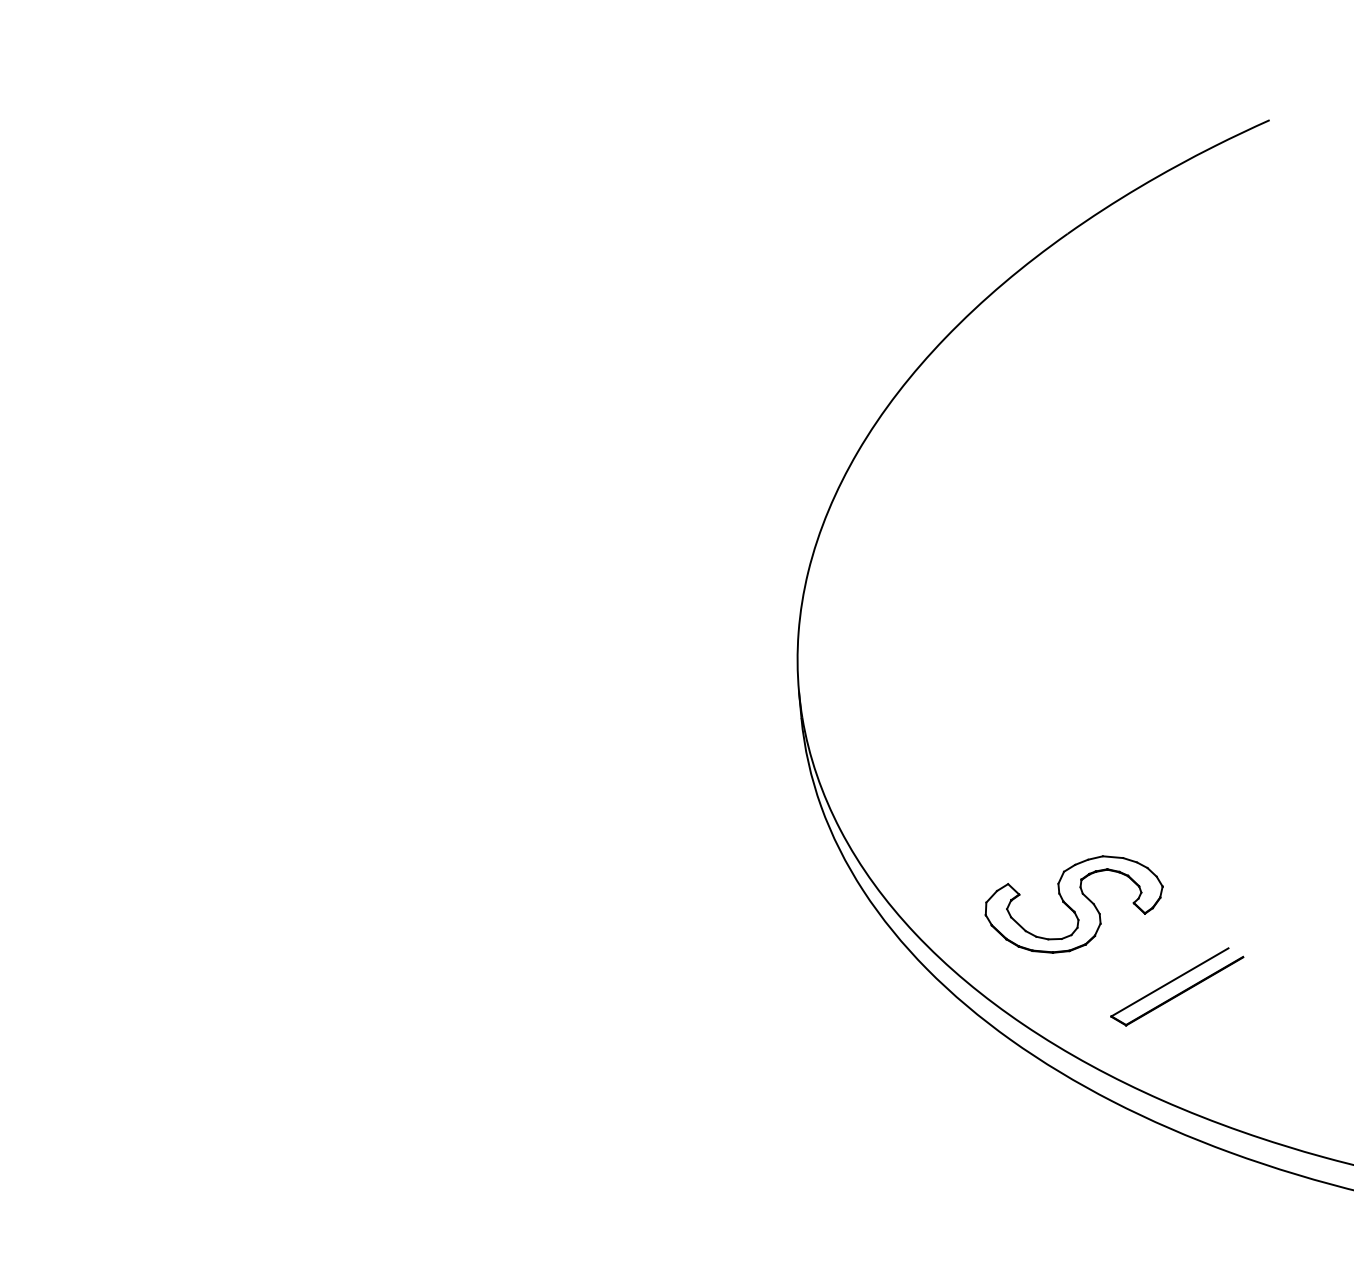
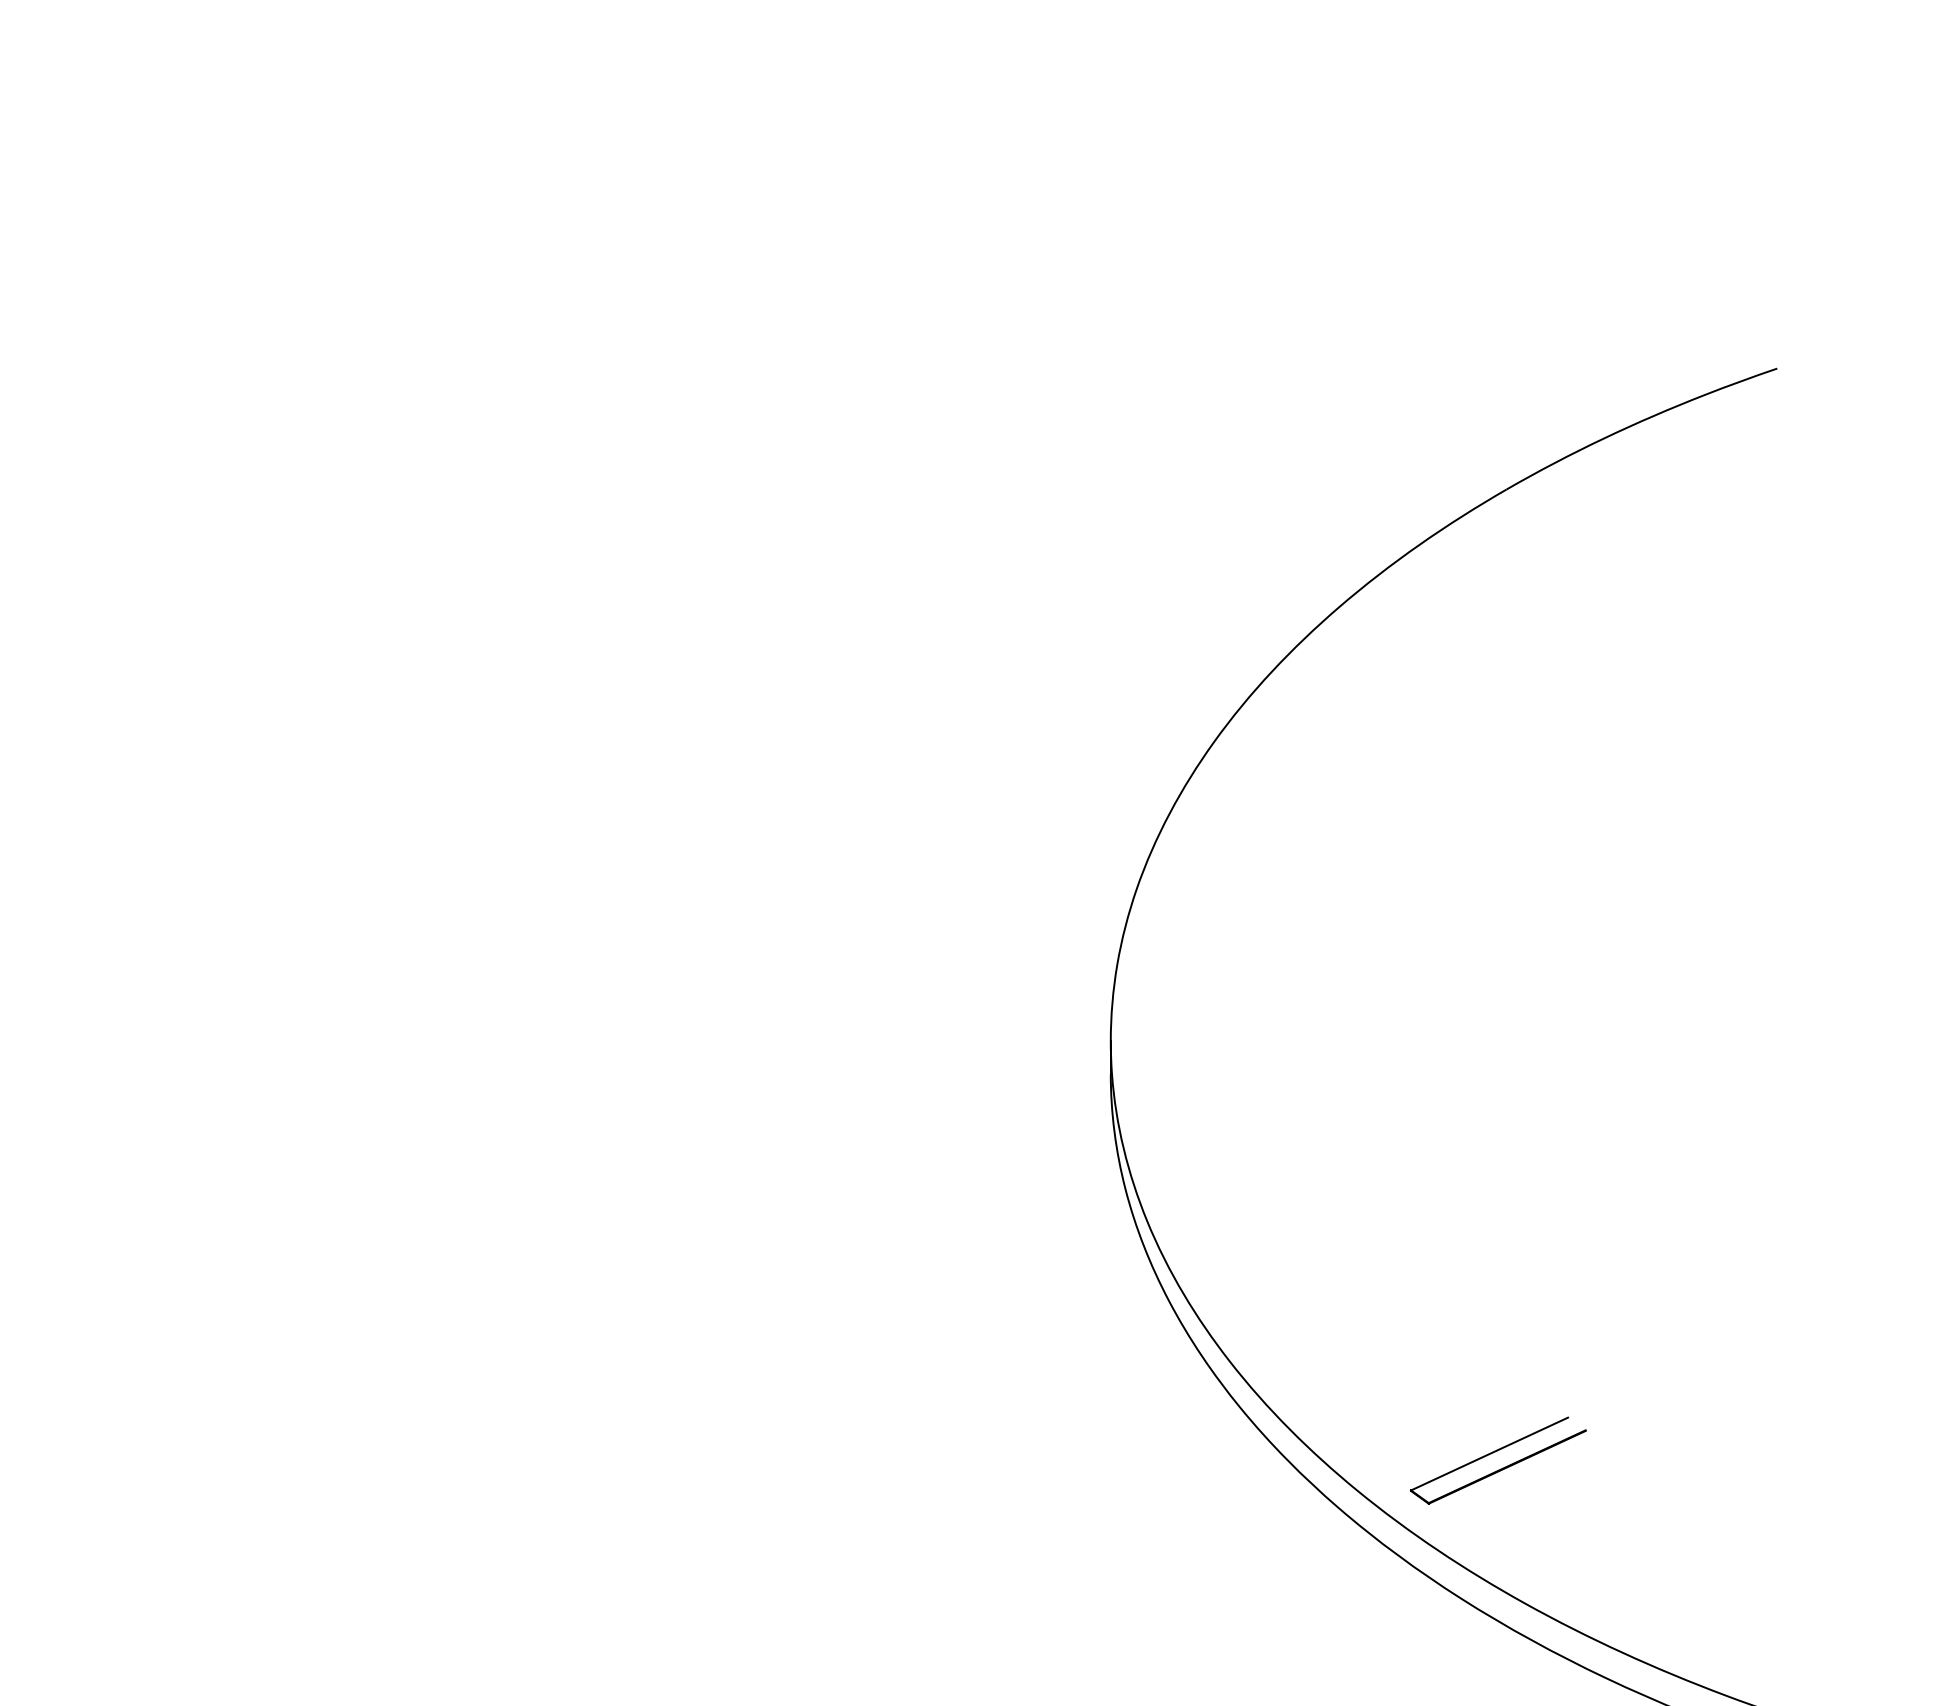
part: (1074, 904) -> (1436, 1343), removed
part: (1181, 991) -> (1502, 1467), moved

